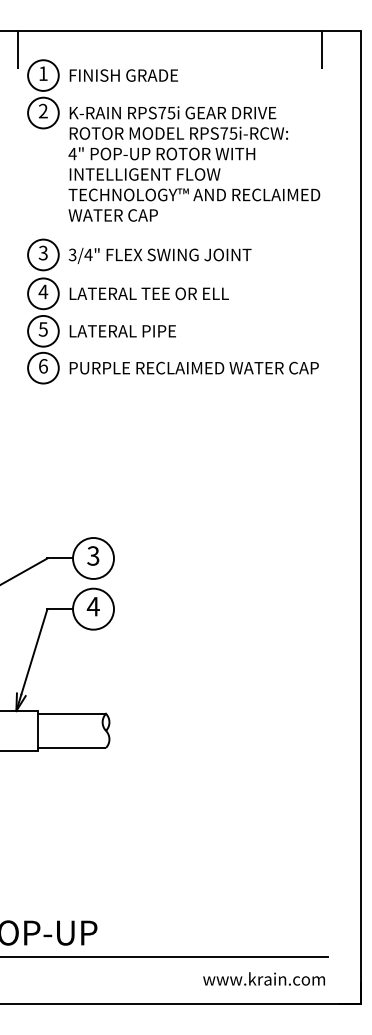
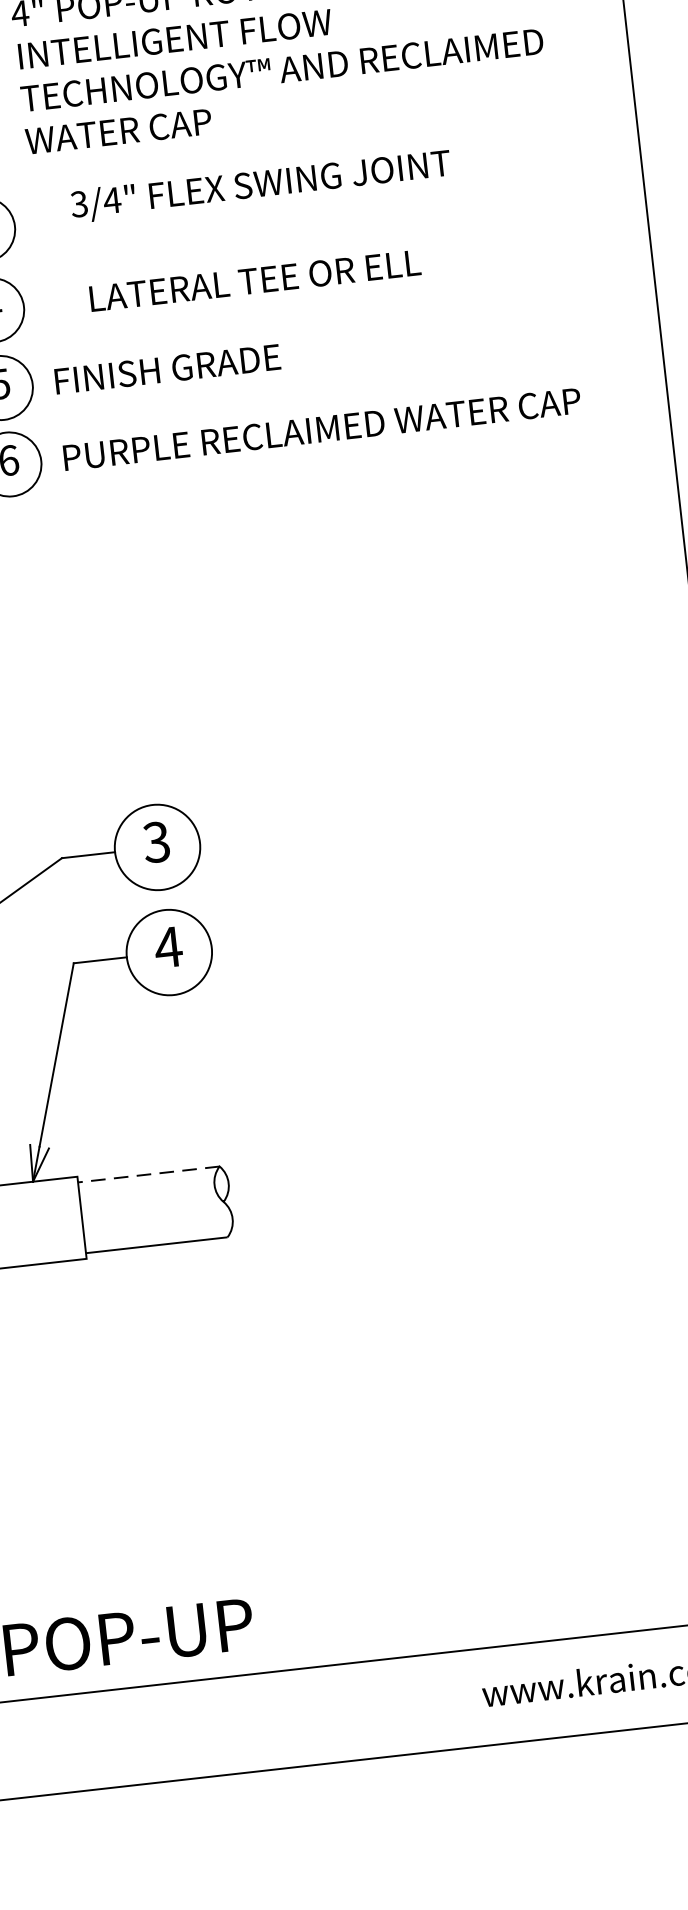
text: (159, 255) -> (259, 185), moved
text: (148, 293) -> (253, 280), moved
text: (124, 331) -> (168, 369), LATERAL PIPE -> FINISH GRADE
line: (71, 713) -> (147, 1173), solid -> dashed

